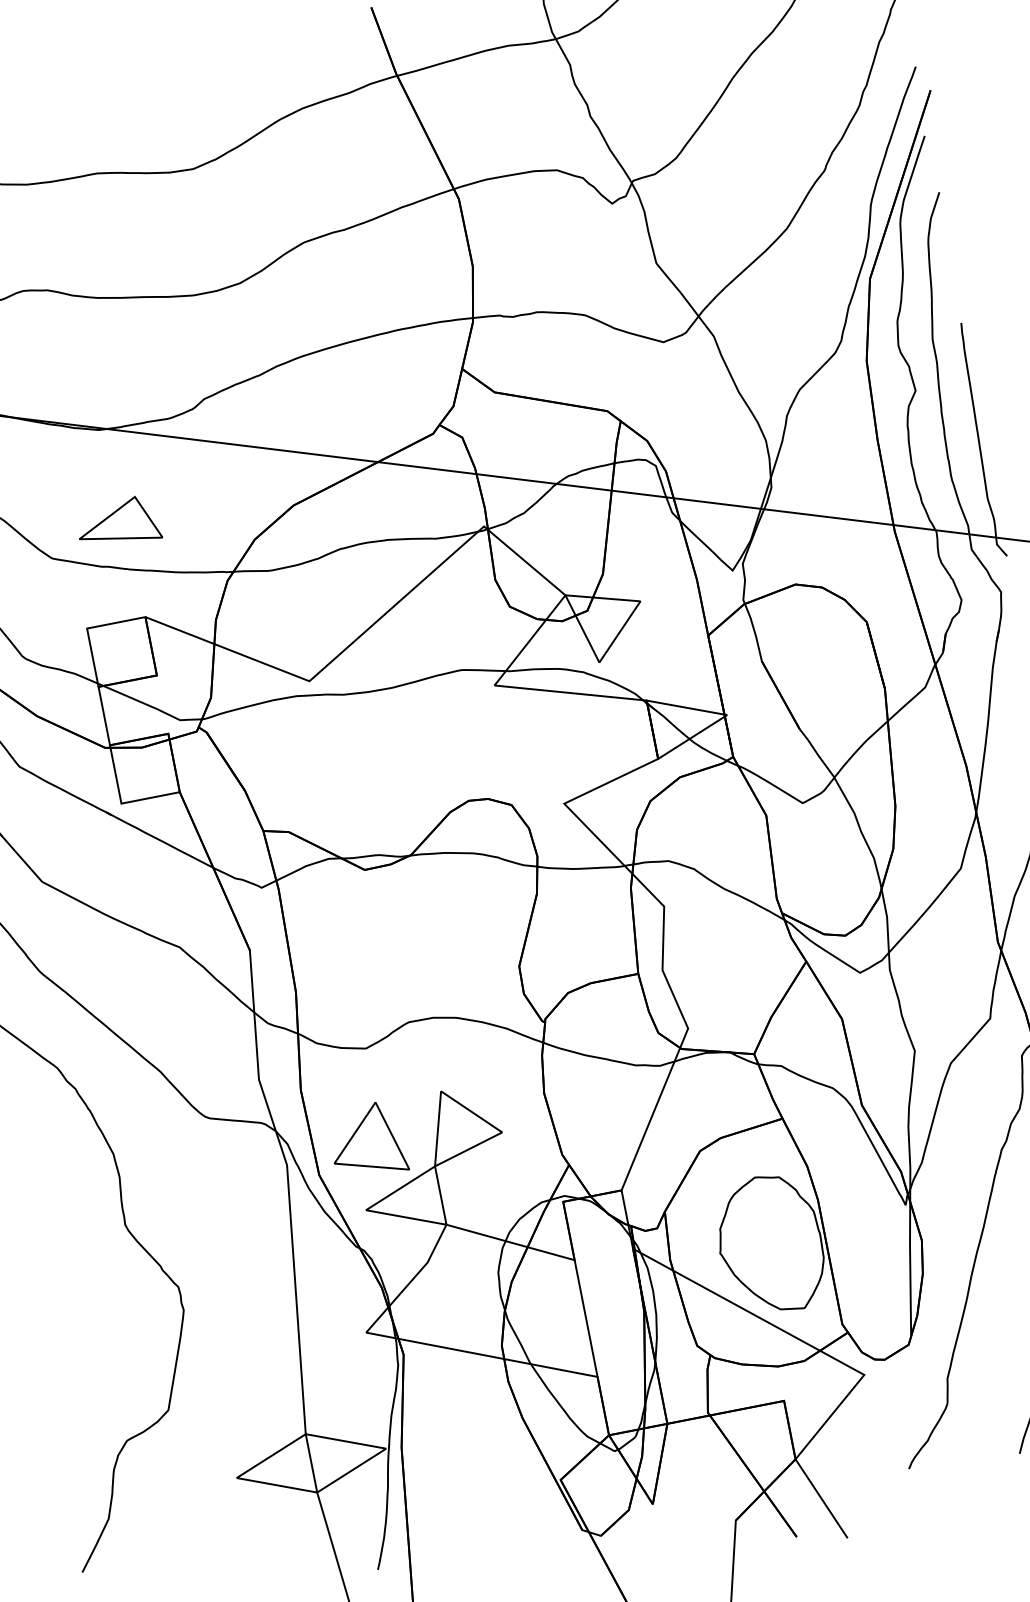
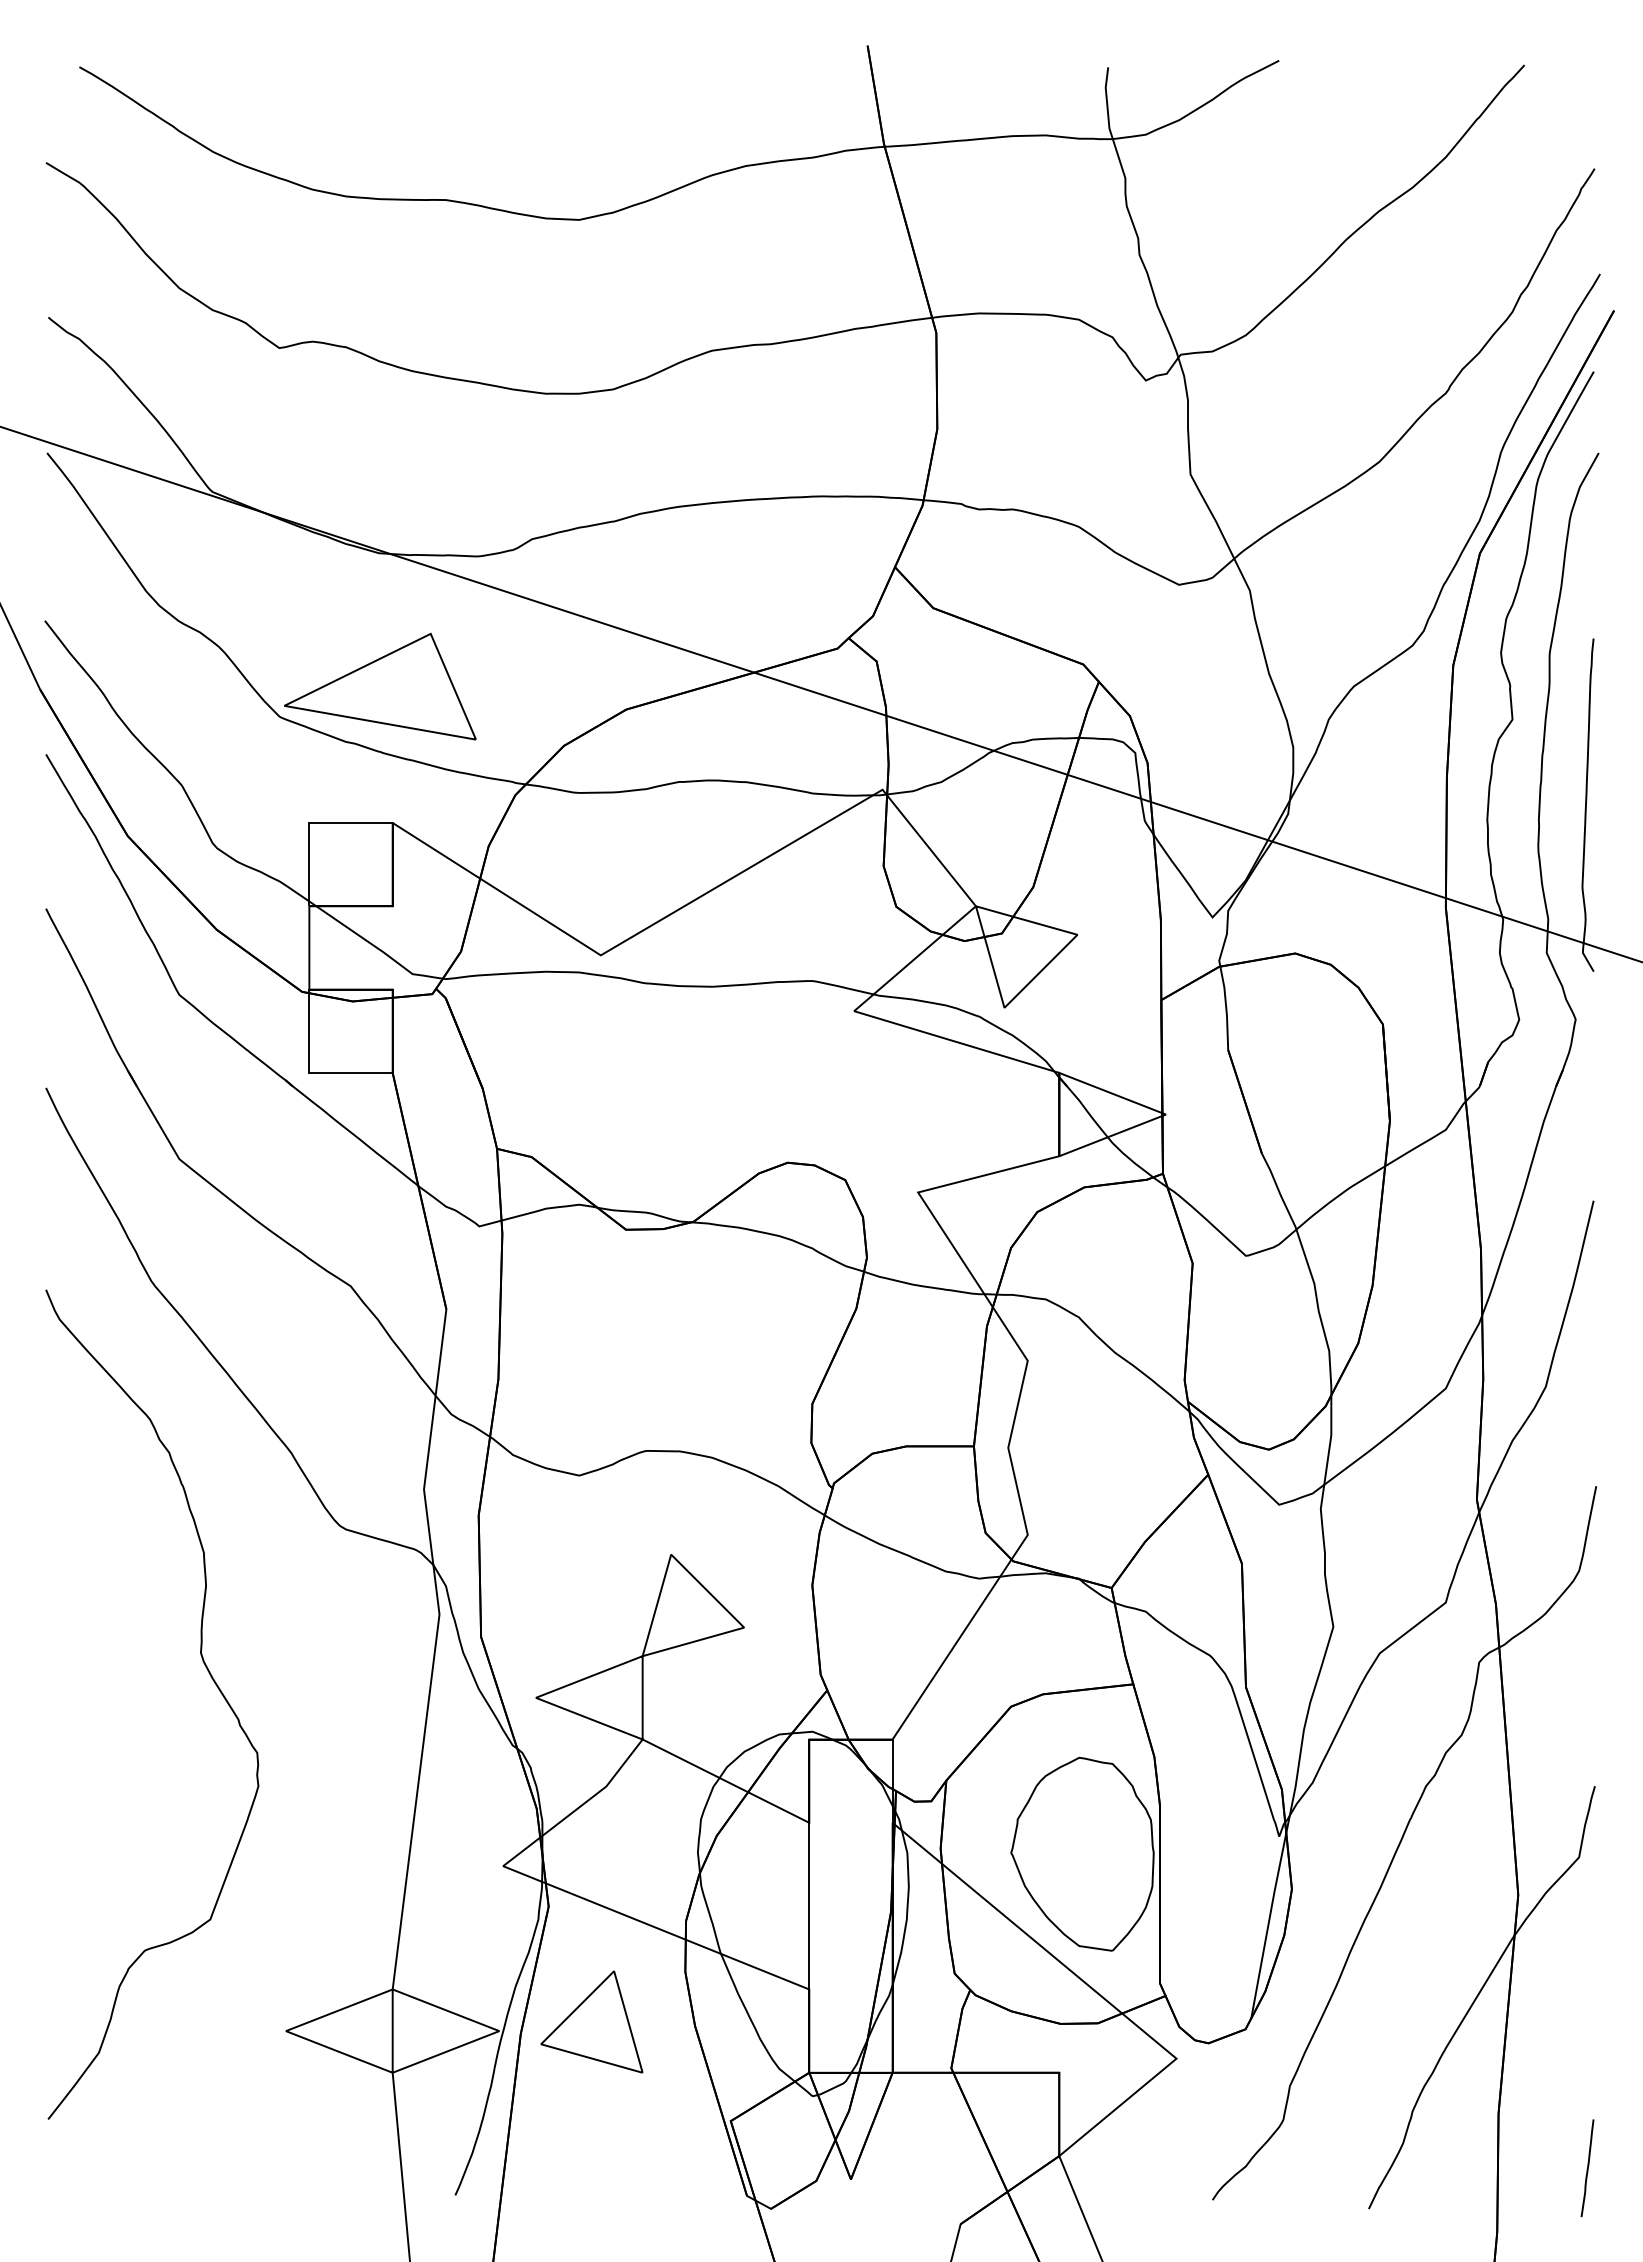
part: (118, 523) -> (380, 686), size x1.67
part: (366, 1140) -> (591, 2021), moved

